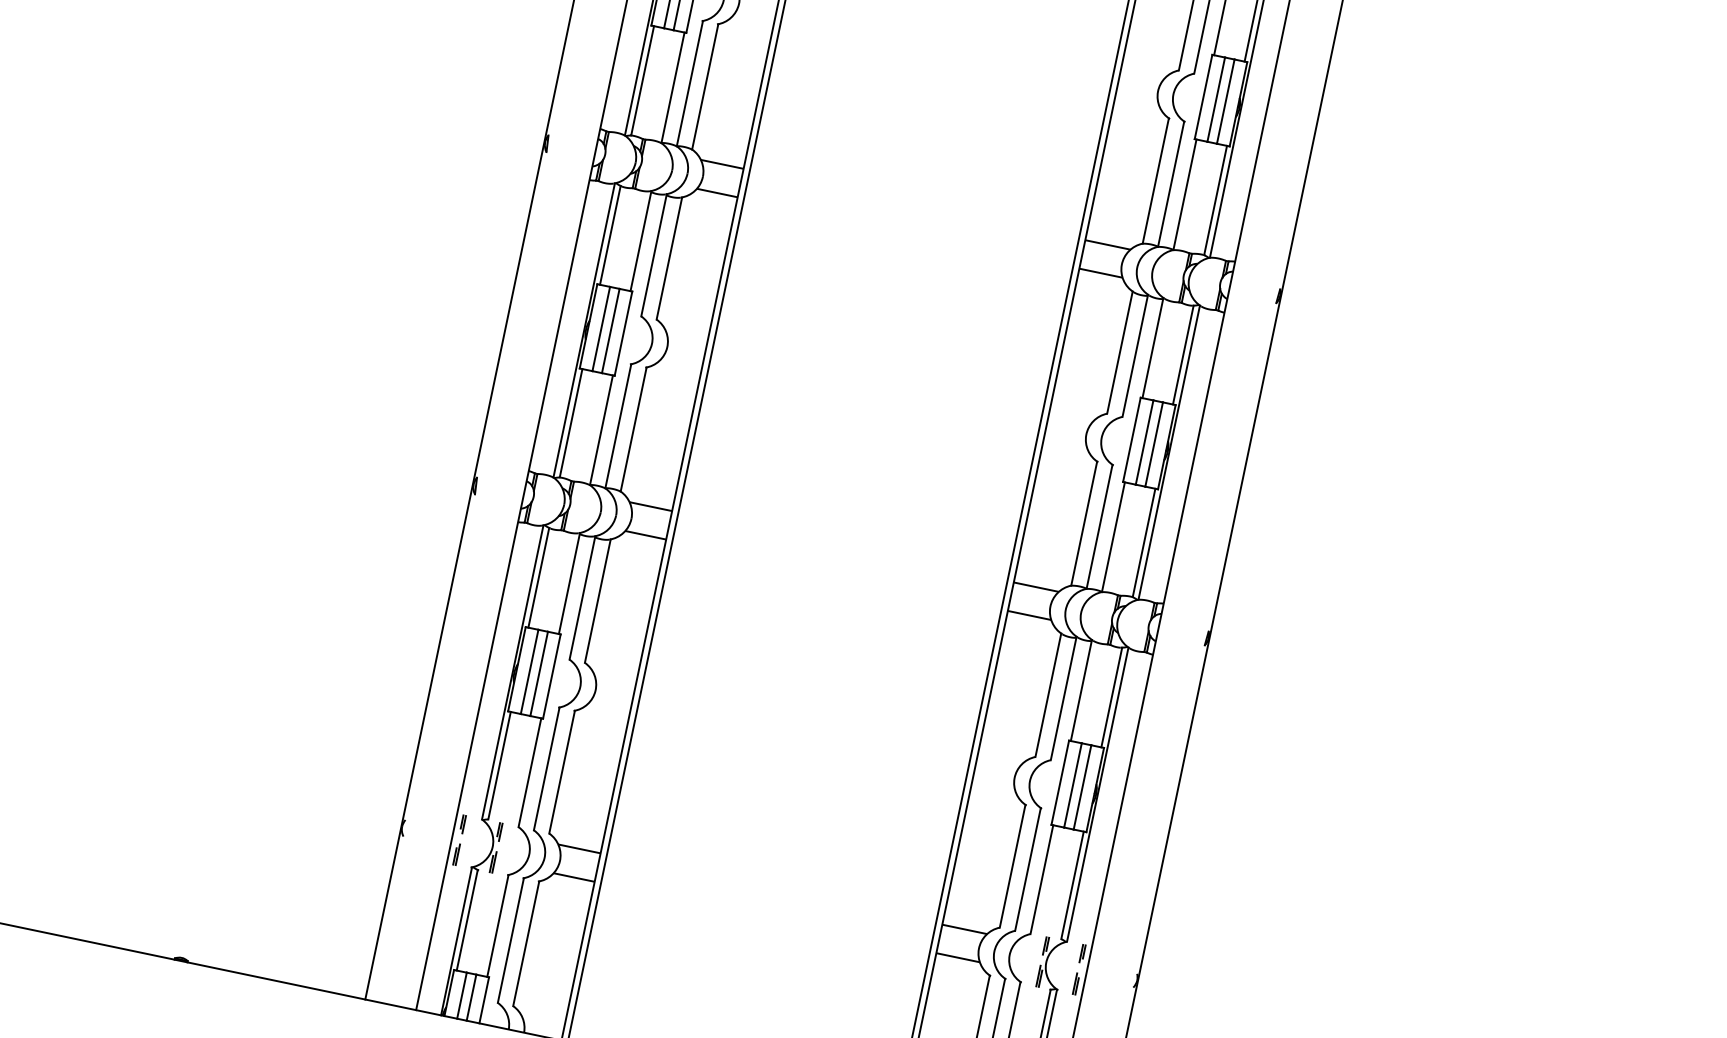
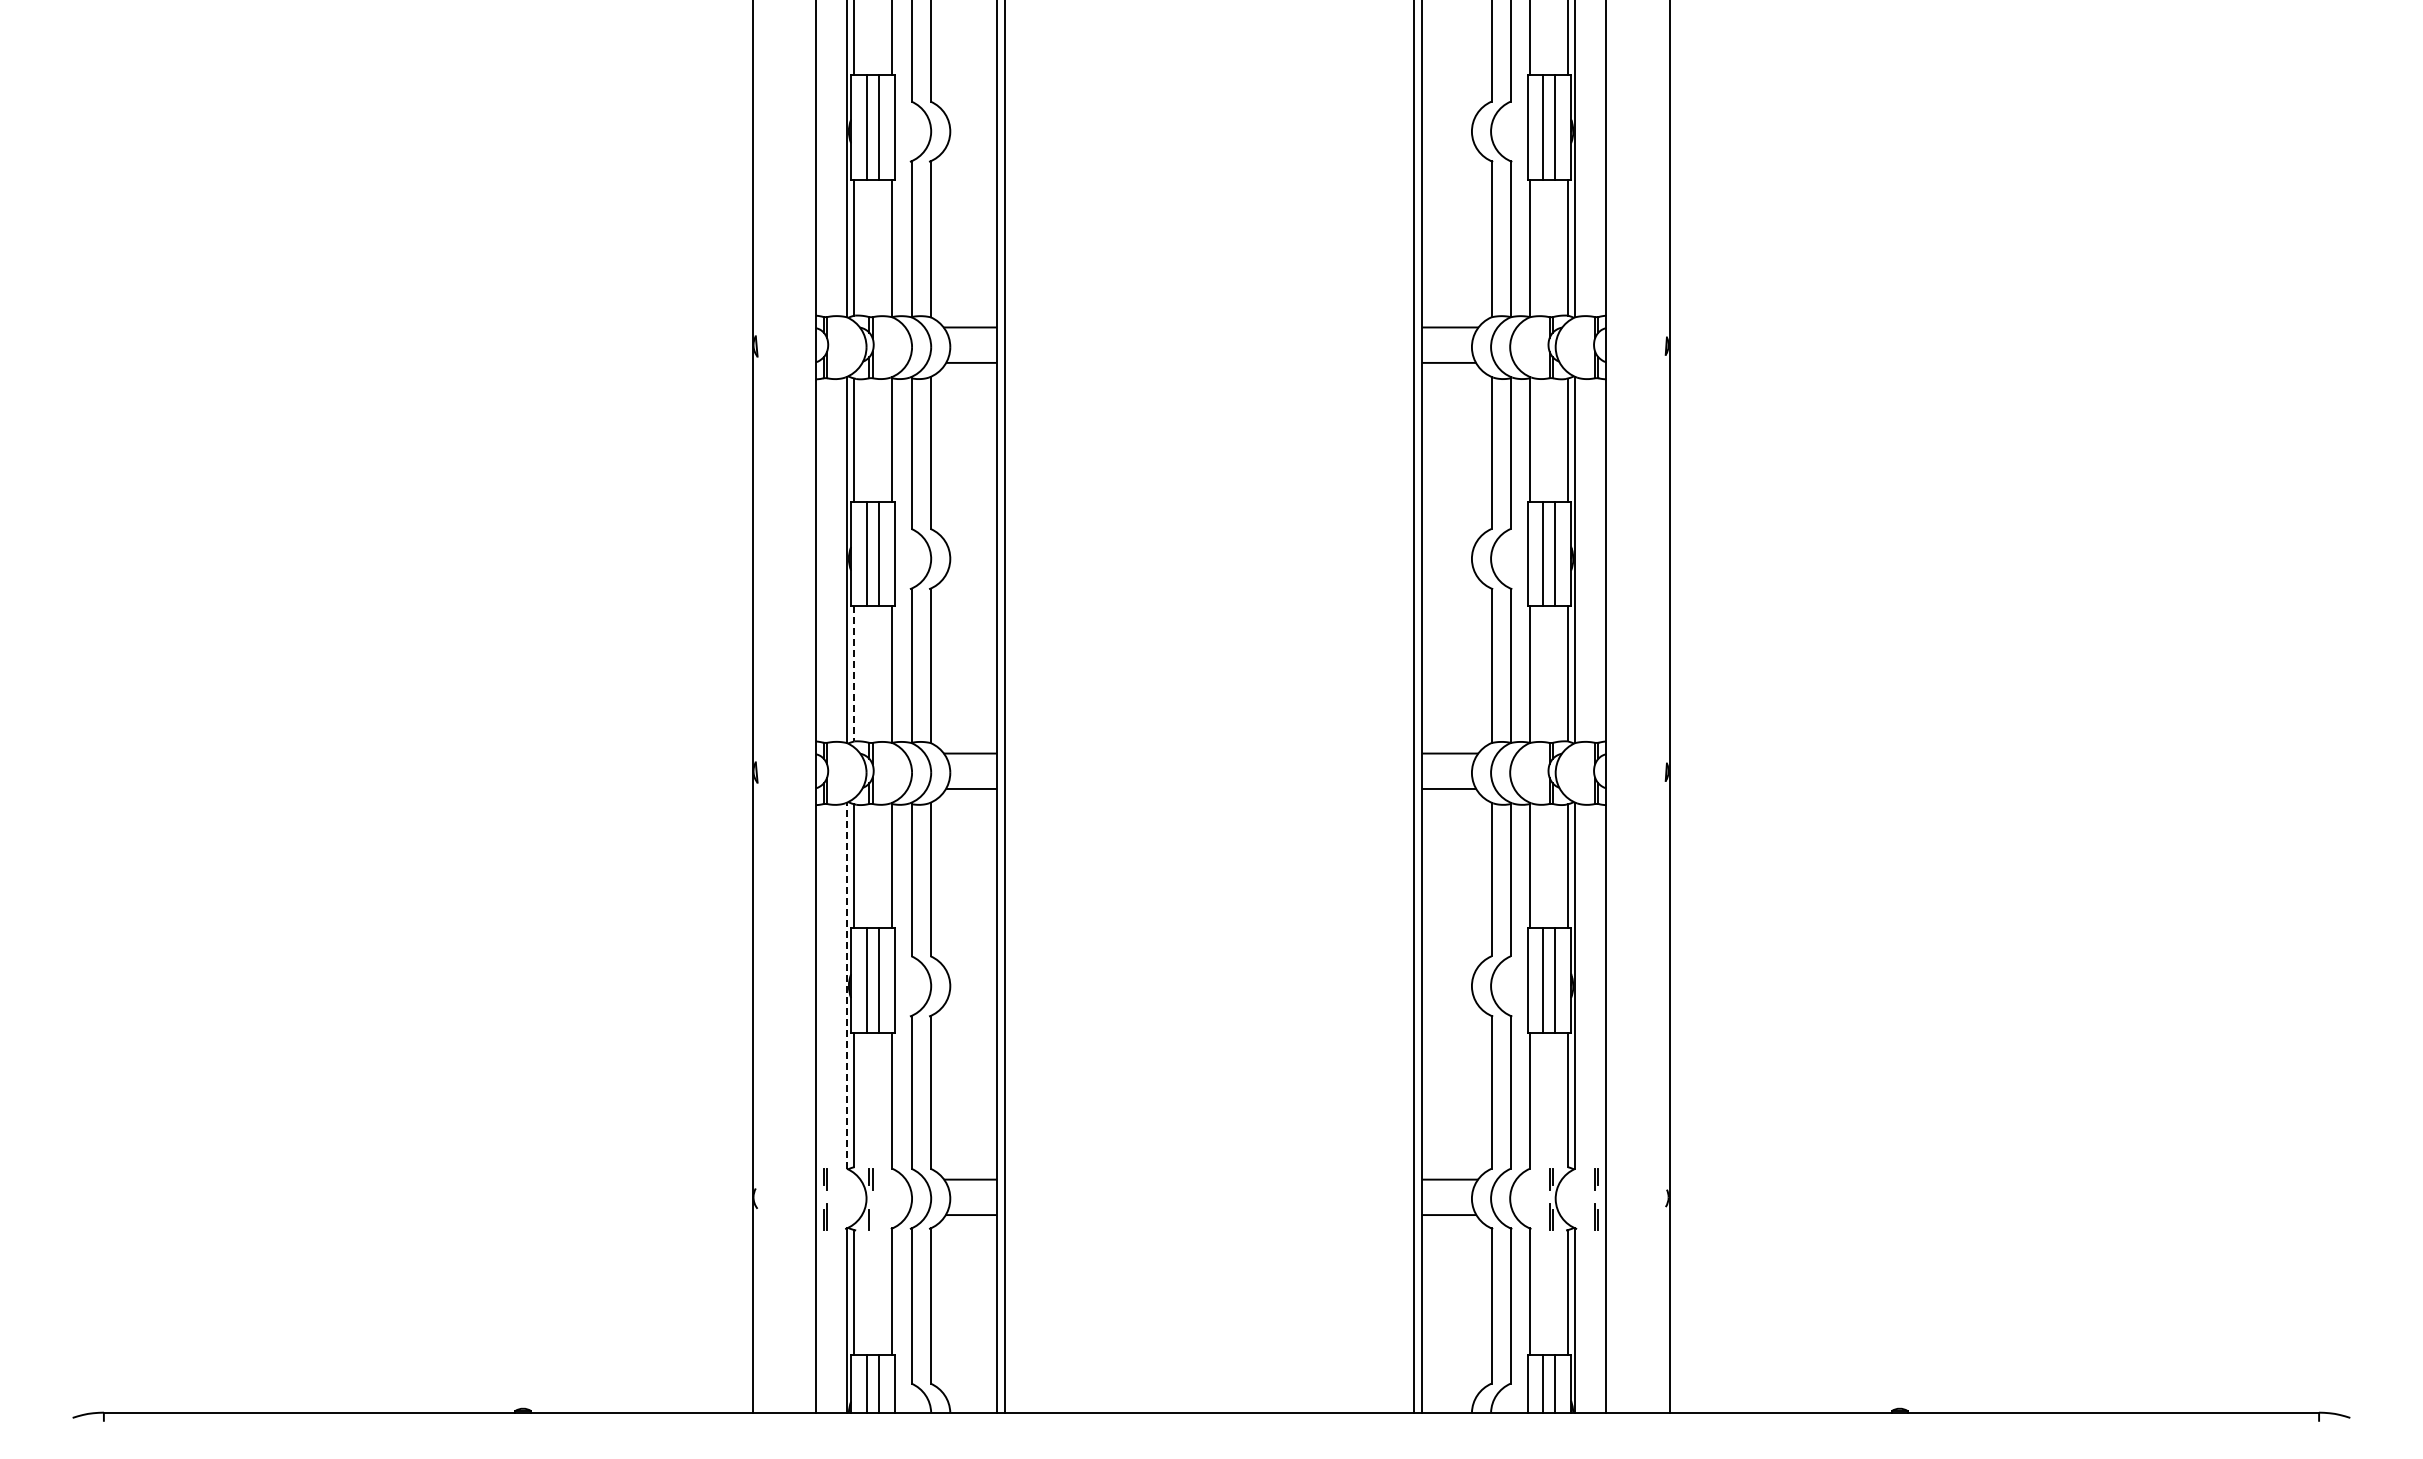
line: (571, 423) -> (854, 674), solid -> dashed
line: (512, 672) -> (846, 985), solid -> dashed
line: (494, 862) -> (872, 1216), removed

